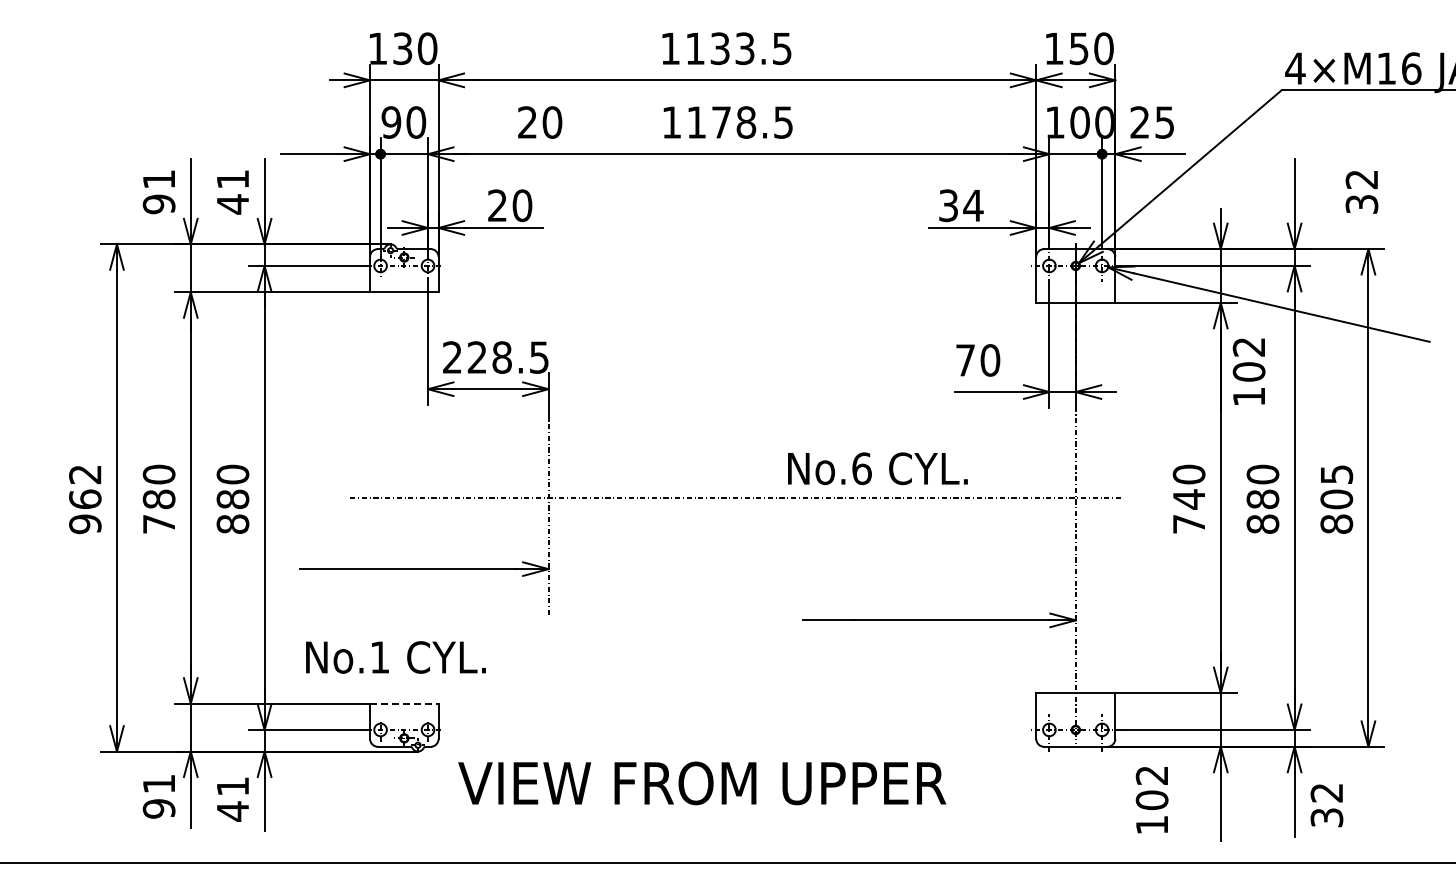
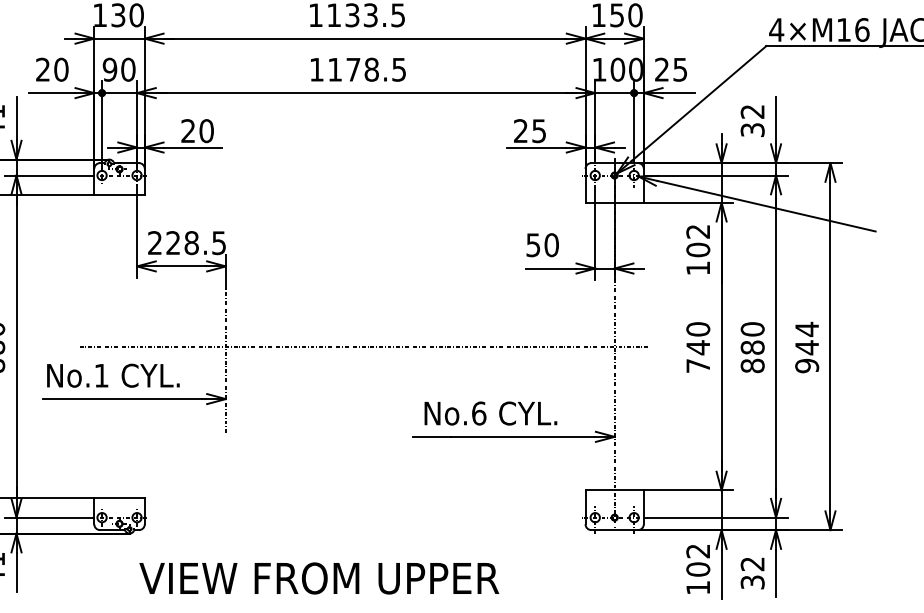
text: (540, 122) -> (52, 69), moved
text: (1361, 192) -> (752, 121), moved
text: (961, 205) -> (530, 130), 34 -> 25
text: (965, 360) -> (533, 245), 70 -> 50
text: (1248, 371) -> (697, 249), moved
text: (877, 468) -> (490, 413), moved
text: (1336, 499) -> (806, 347), 805 -> 944
text: (395, 657) -> (113, 375), moved
line: (404, 703) -> (119, 498), dashed -> solid
text: (702, 783) -> (319, 578), moved
text: (1151, 800) -> (697, 569), moved
text: (1326, 805) -> (752, 573), moved

